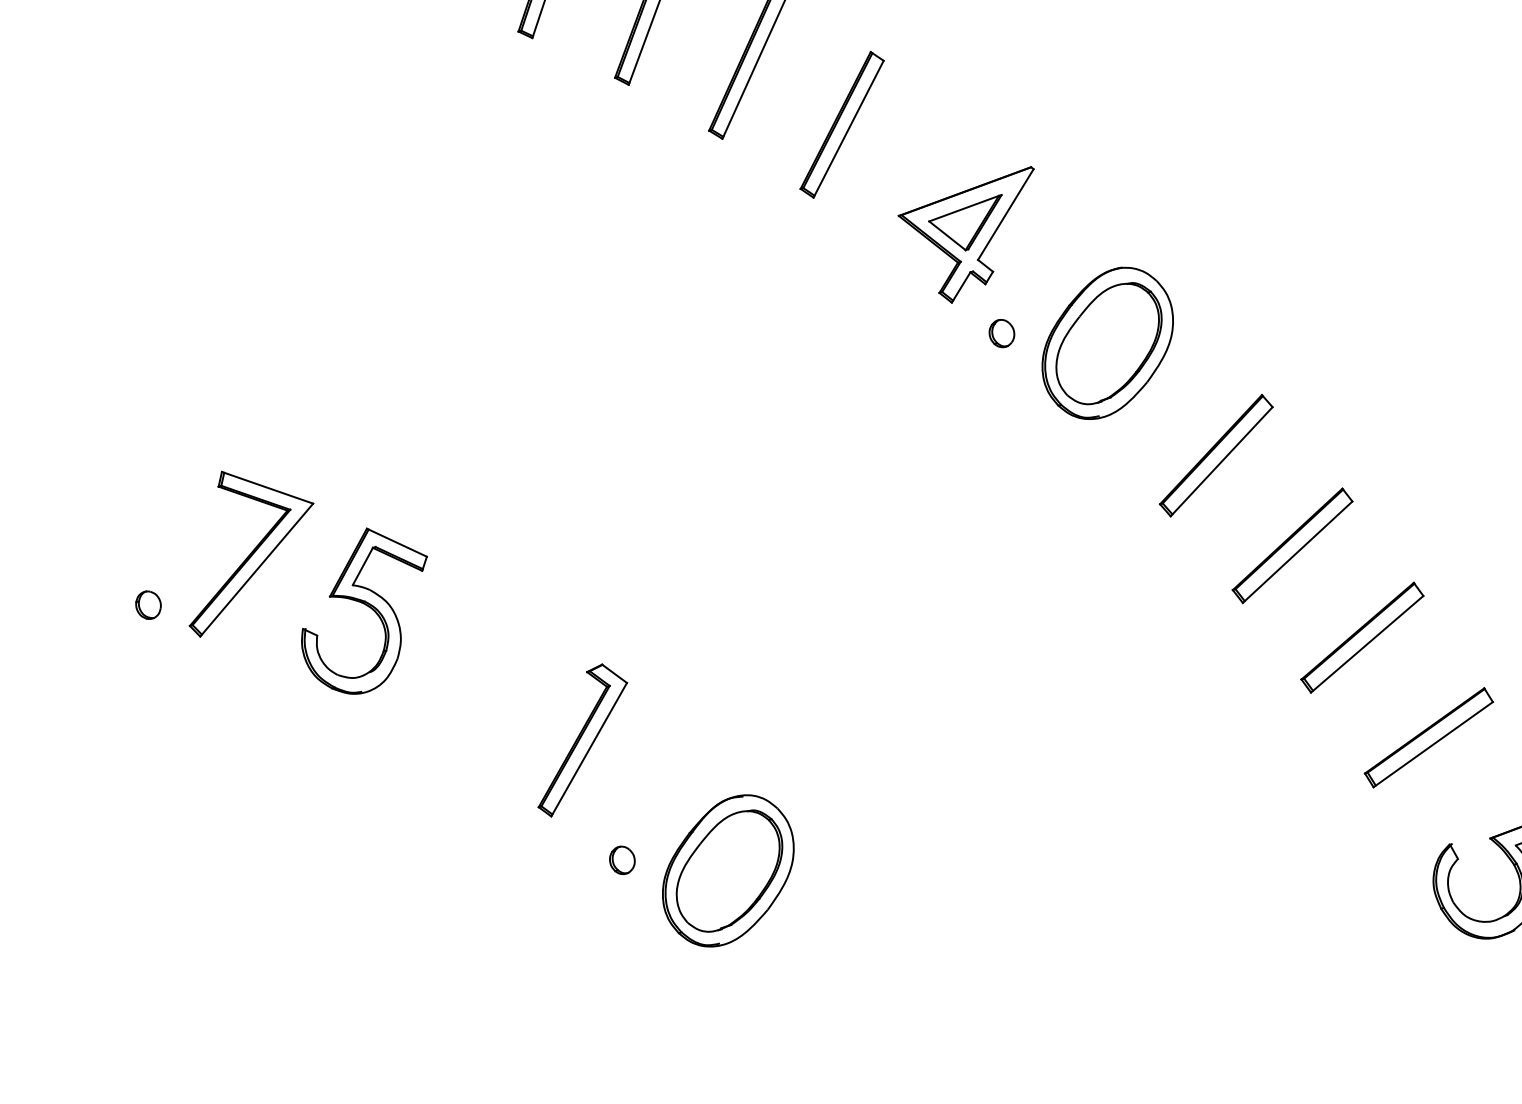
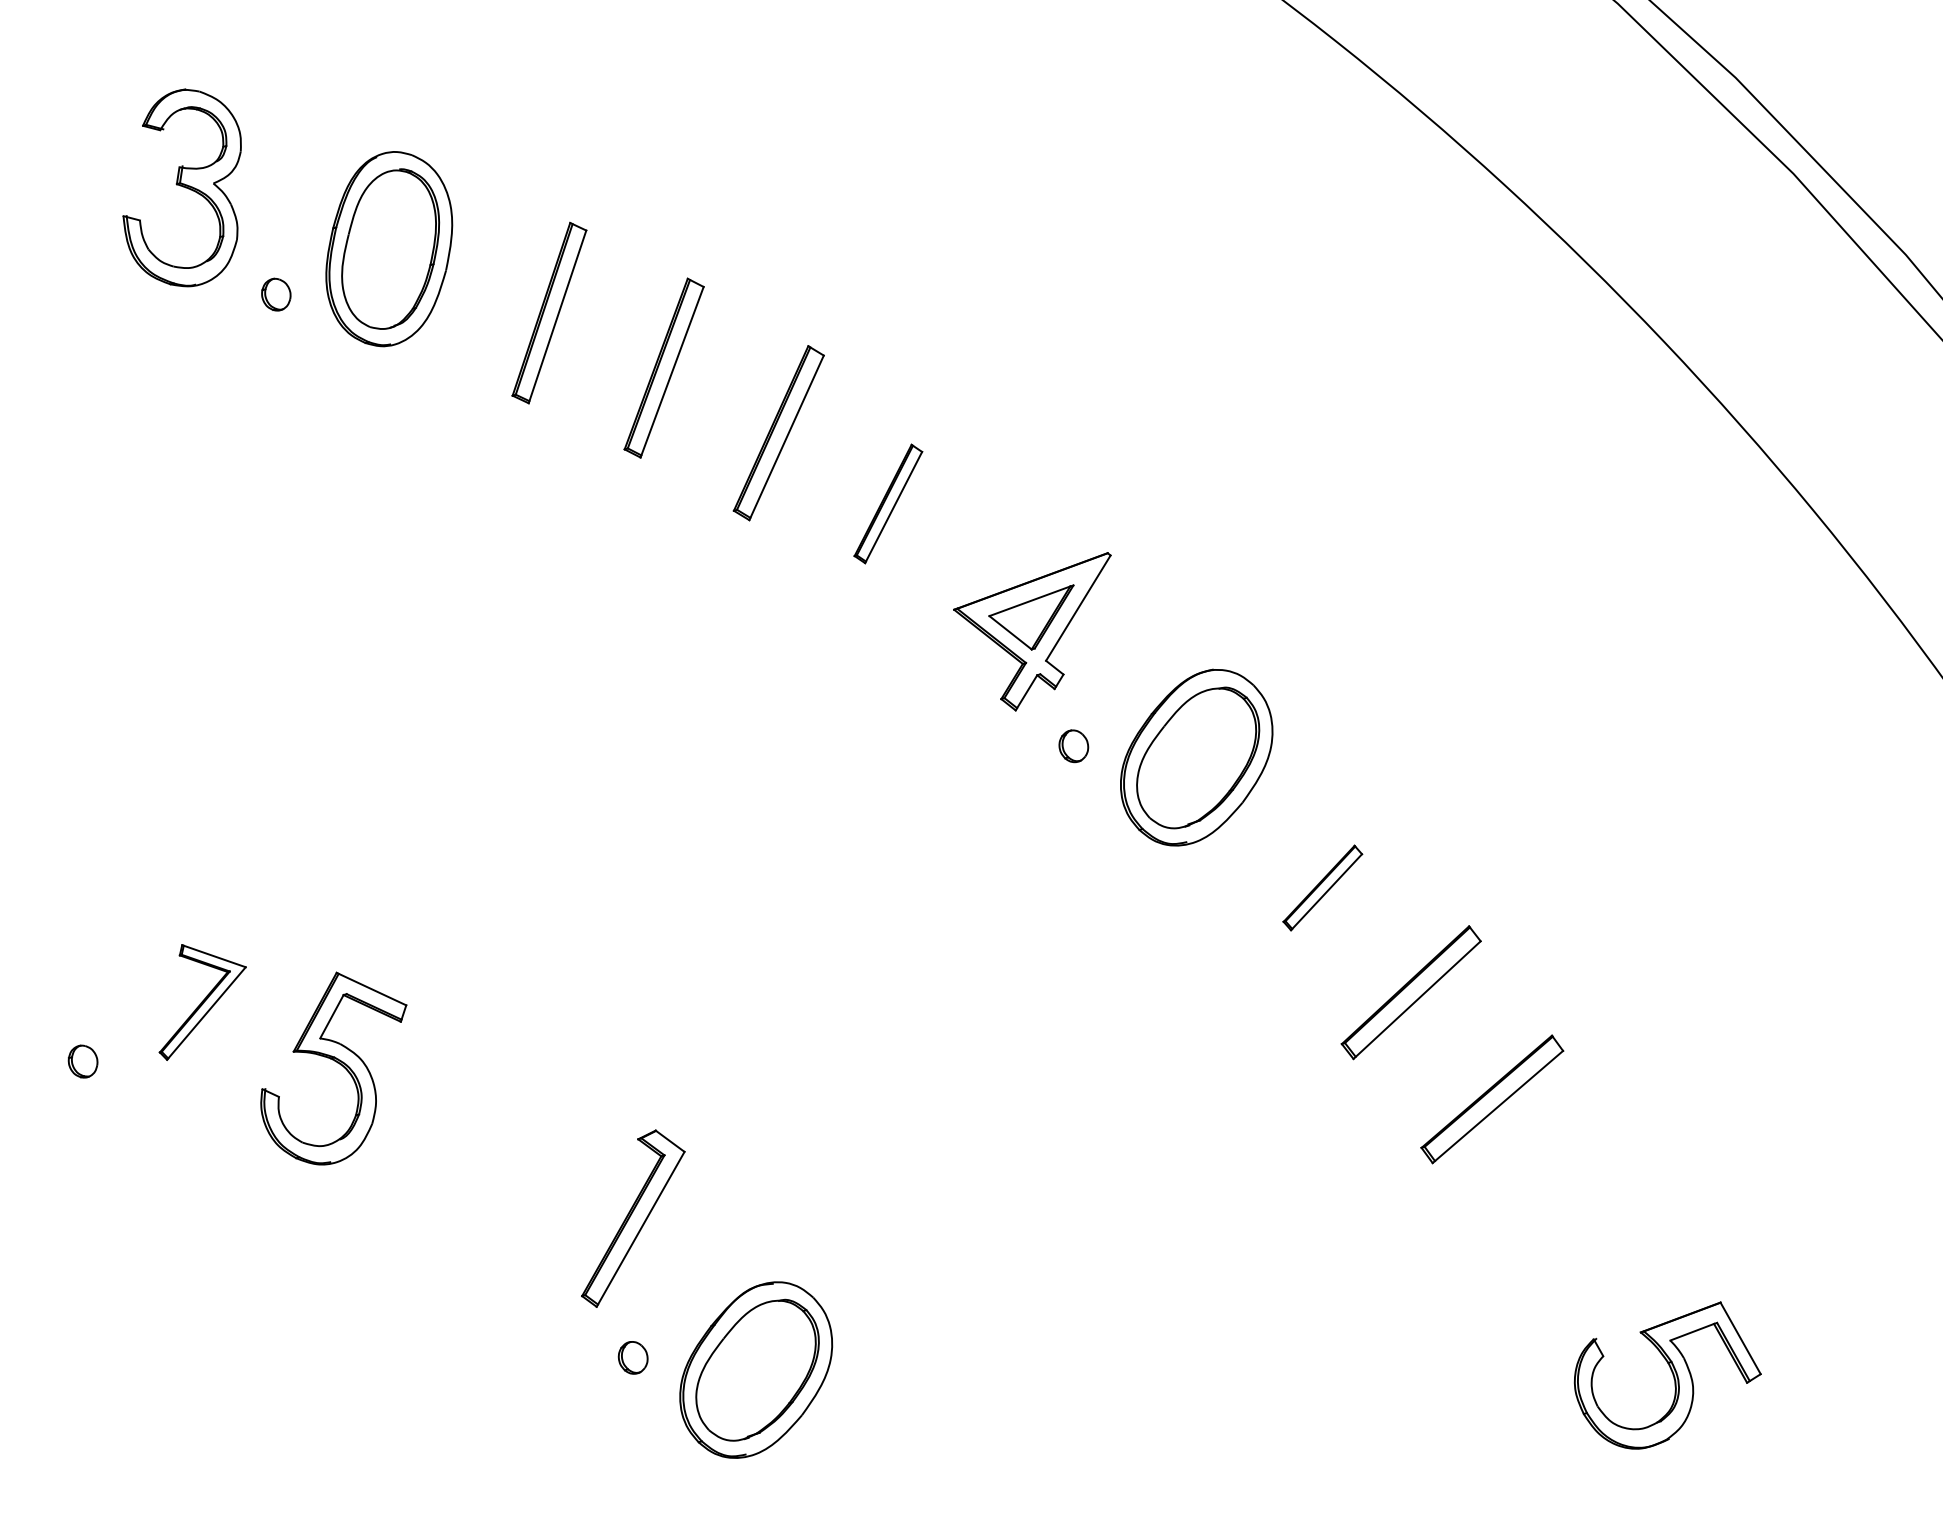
part: (842, 124) -> (888, 503), size x0.7
part: (1216, 455) -> (1322, 887), size x0.6
part: (251, 554) -> (202, 1002), size x0.6
part: (1428, 737) -> (1569, 1215), removed
part: (583, 740) -> (633, 1218), moved

